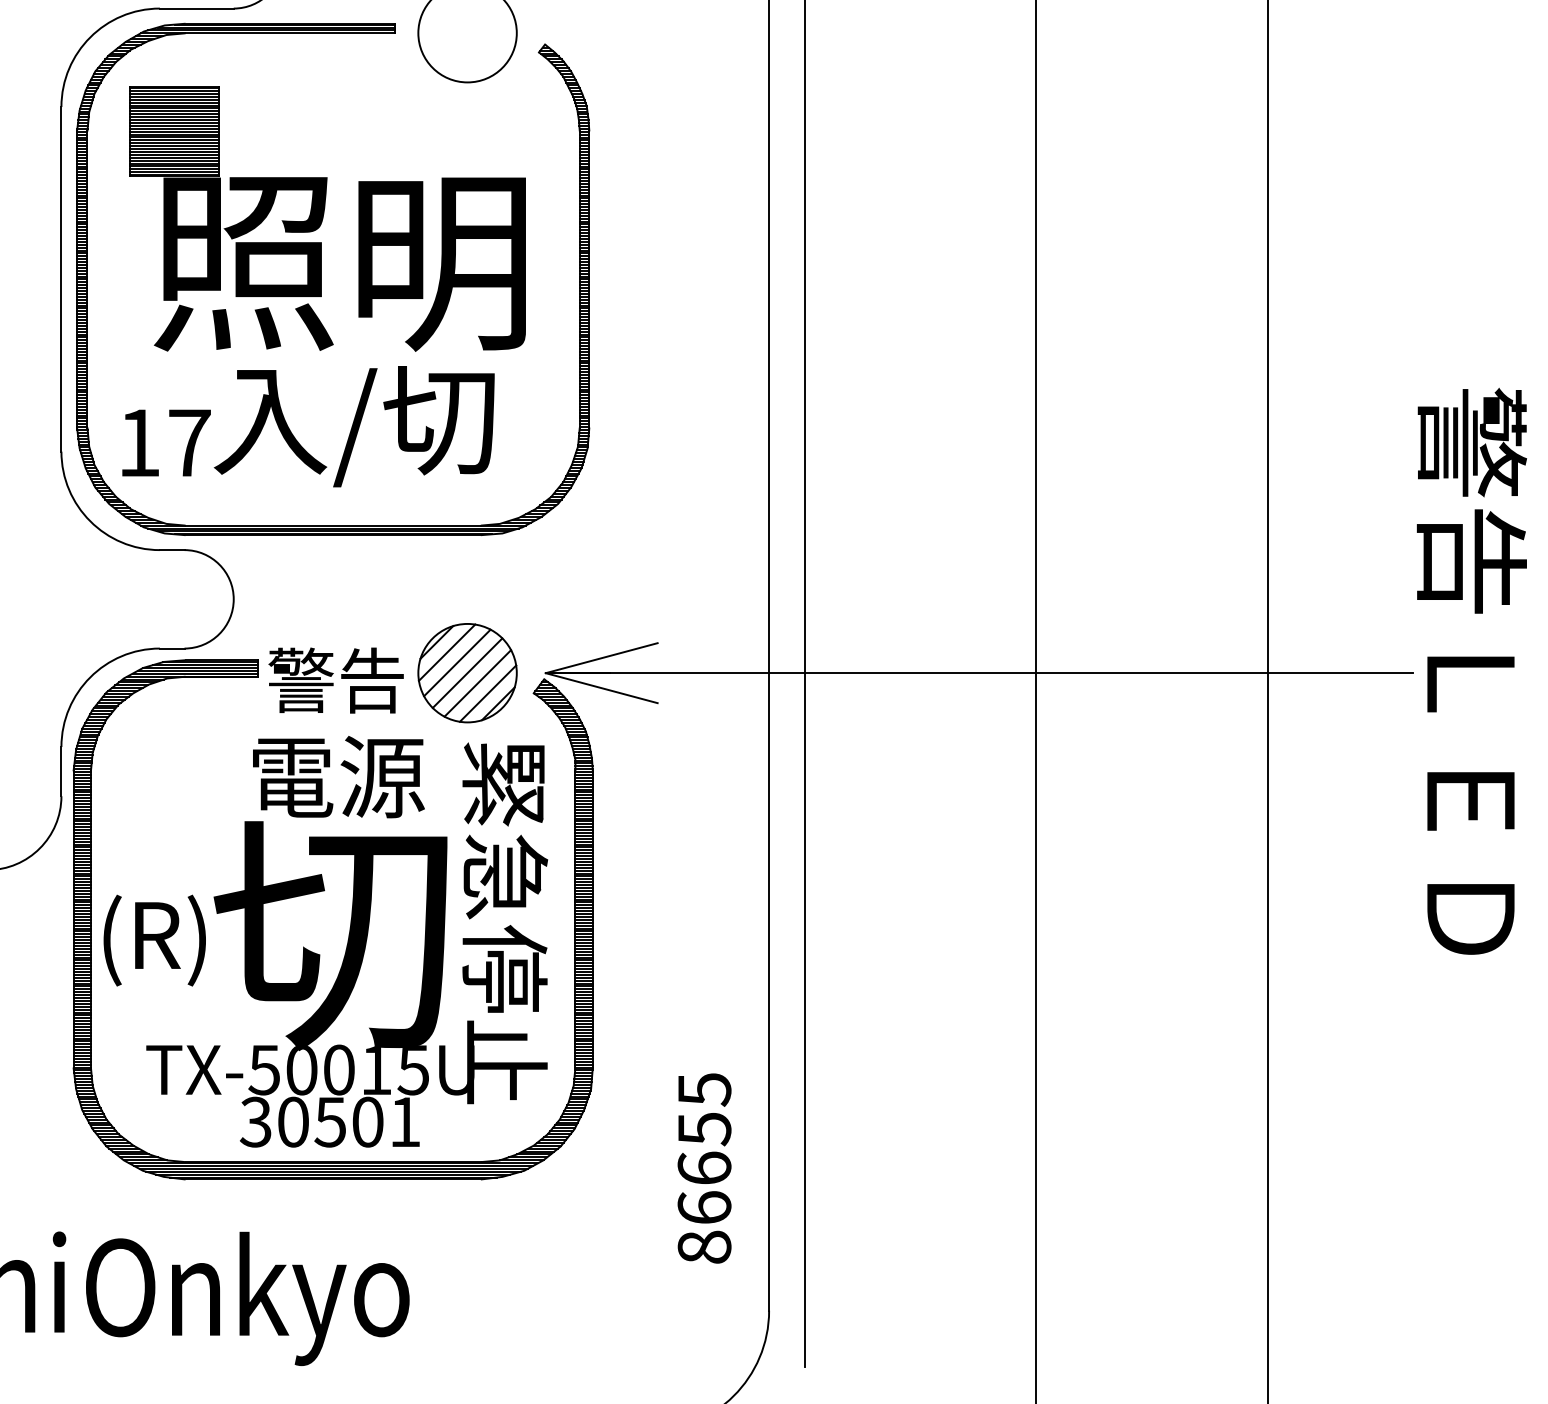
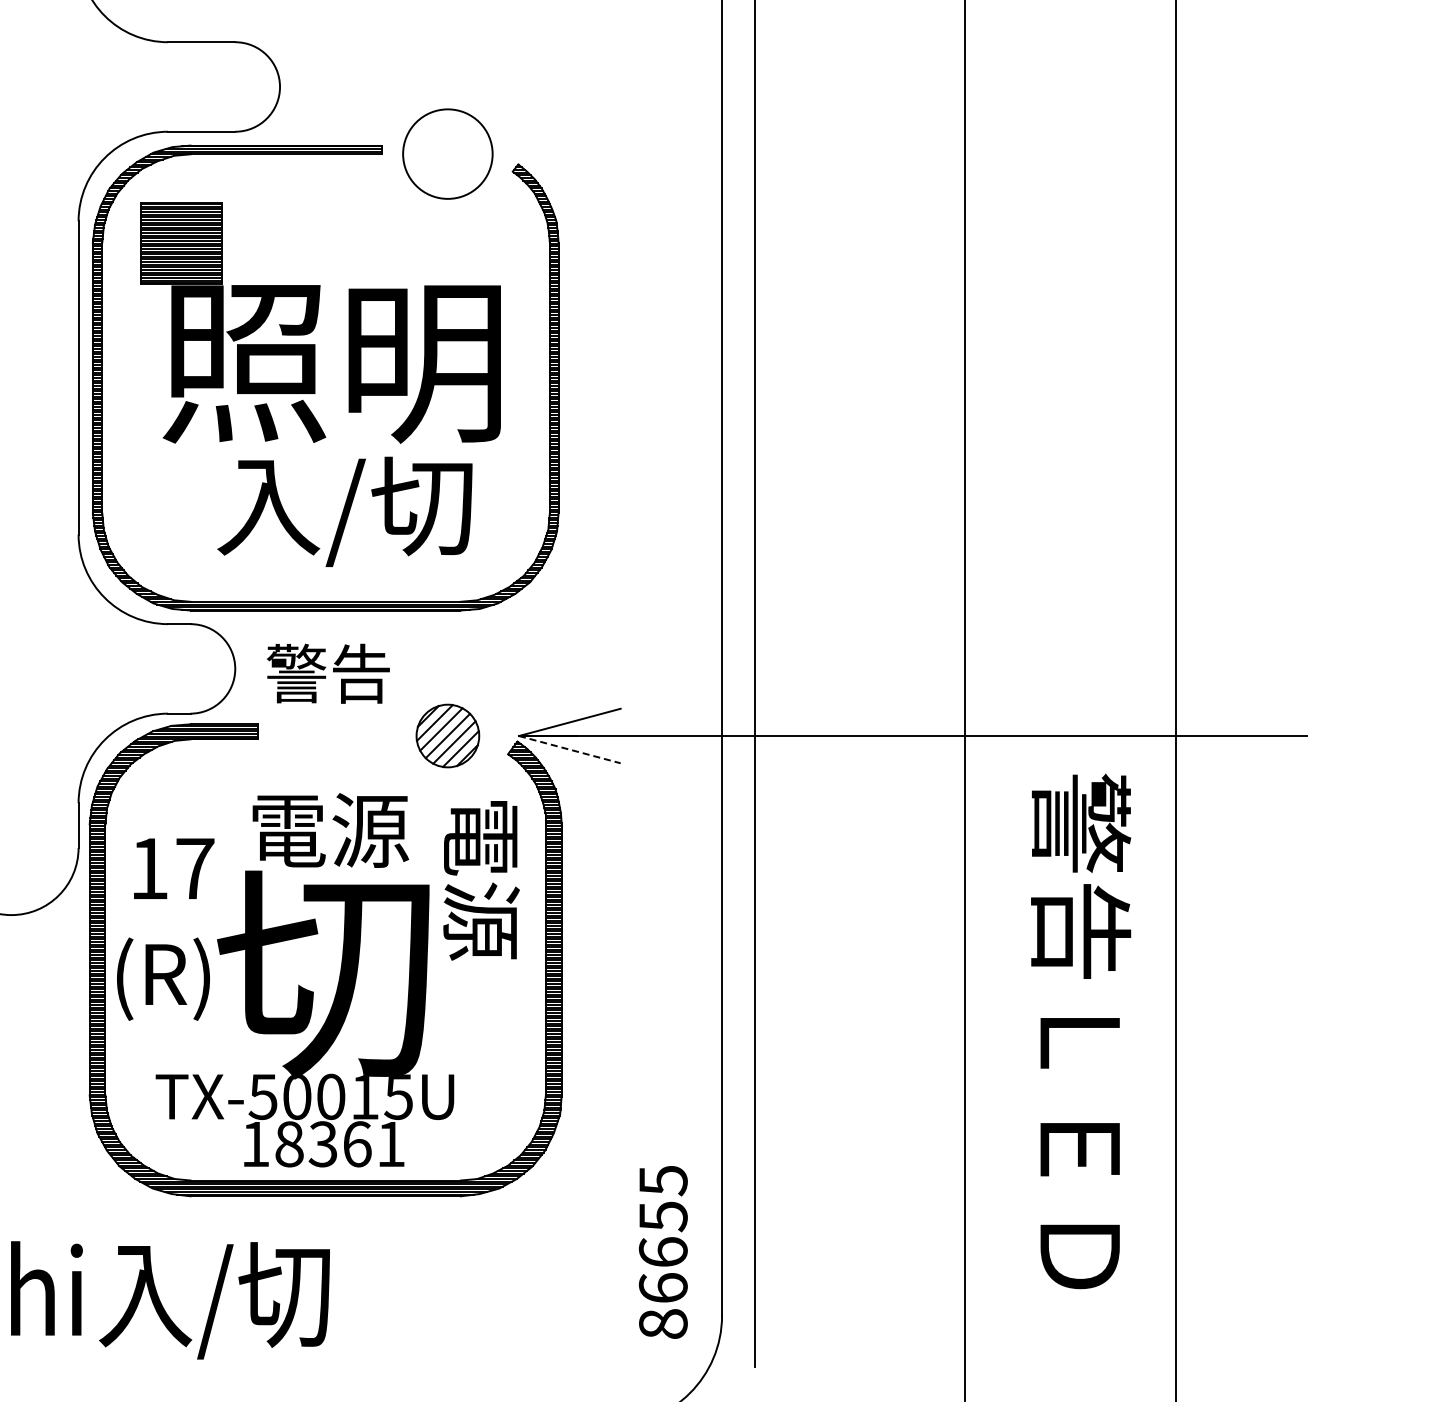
text: (166, 442) -> (174, 868), moved
text: (1472, 671) -> (1081, 1031), moved
part: (467, 672) -> (447, 735), size x0.7
text: (336, 680) -> (328, 673), moved
line: (601, 687) -> (569, 749), solid -> dashed
text: (505, 923) -> (482, 963), 緊急停止 -> 電源
text: (310, 1122) -> (305, 1144), 30501 -> 18361
text: (703, 1168) -> (662, 1252), moved
text: (247, 1297) -> (247, 1303), Onkyo -> 入/切

